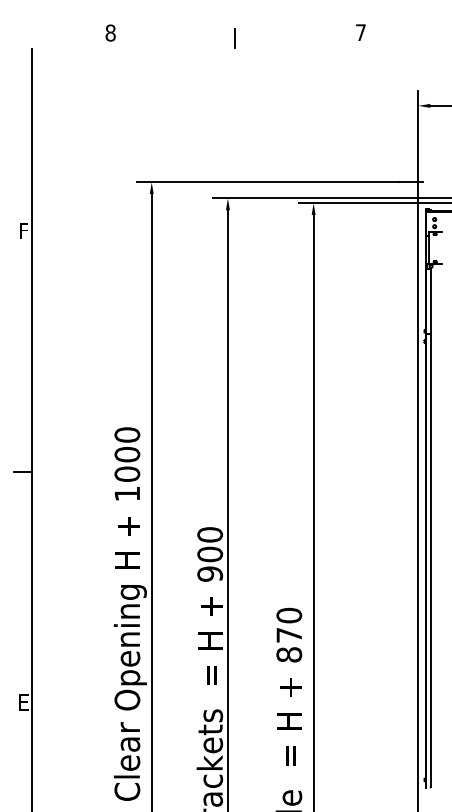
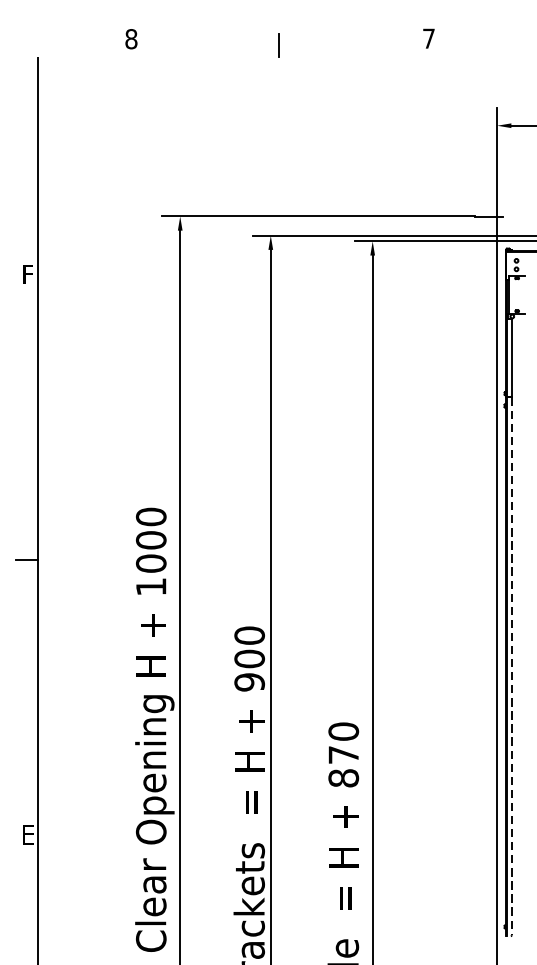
line: (430, 561) -> (511, 667), solid -> dashed

